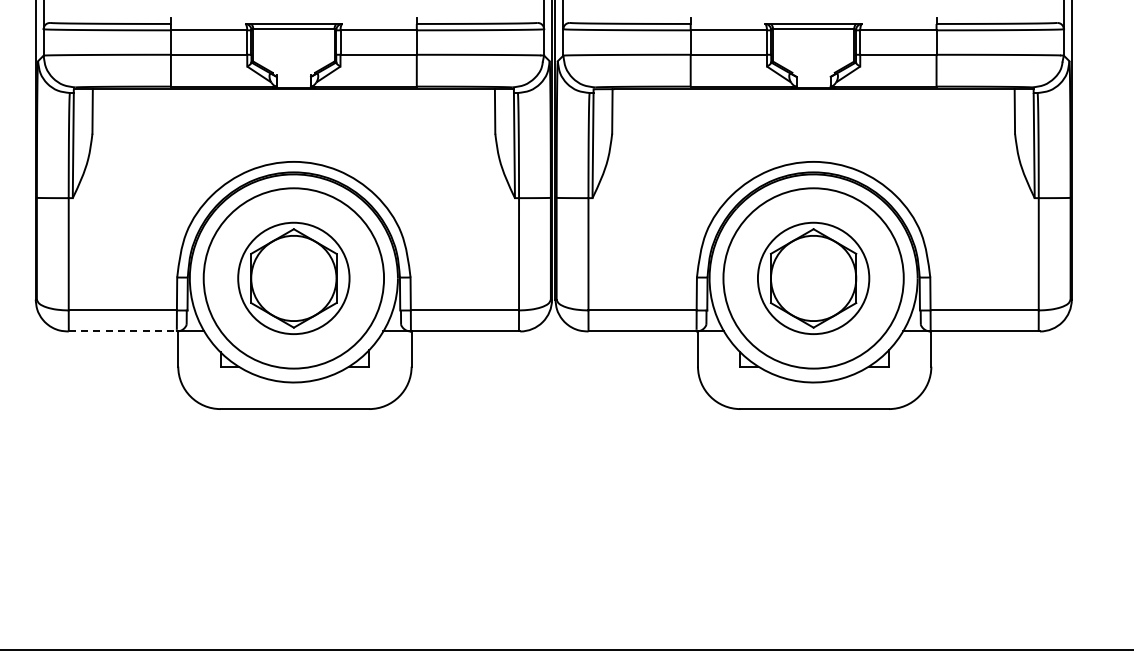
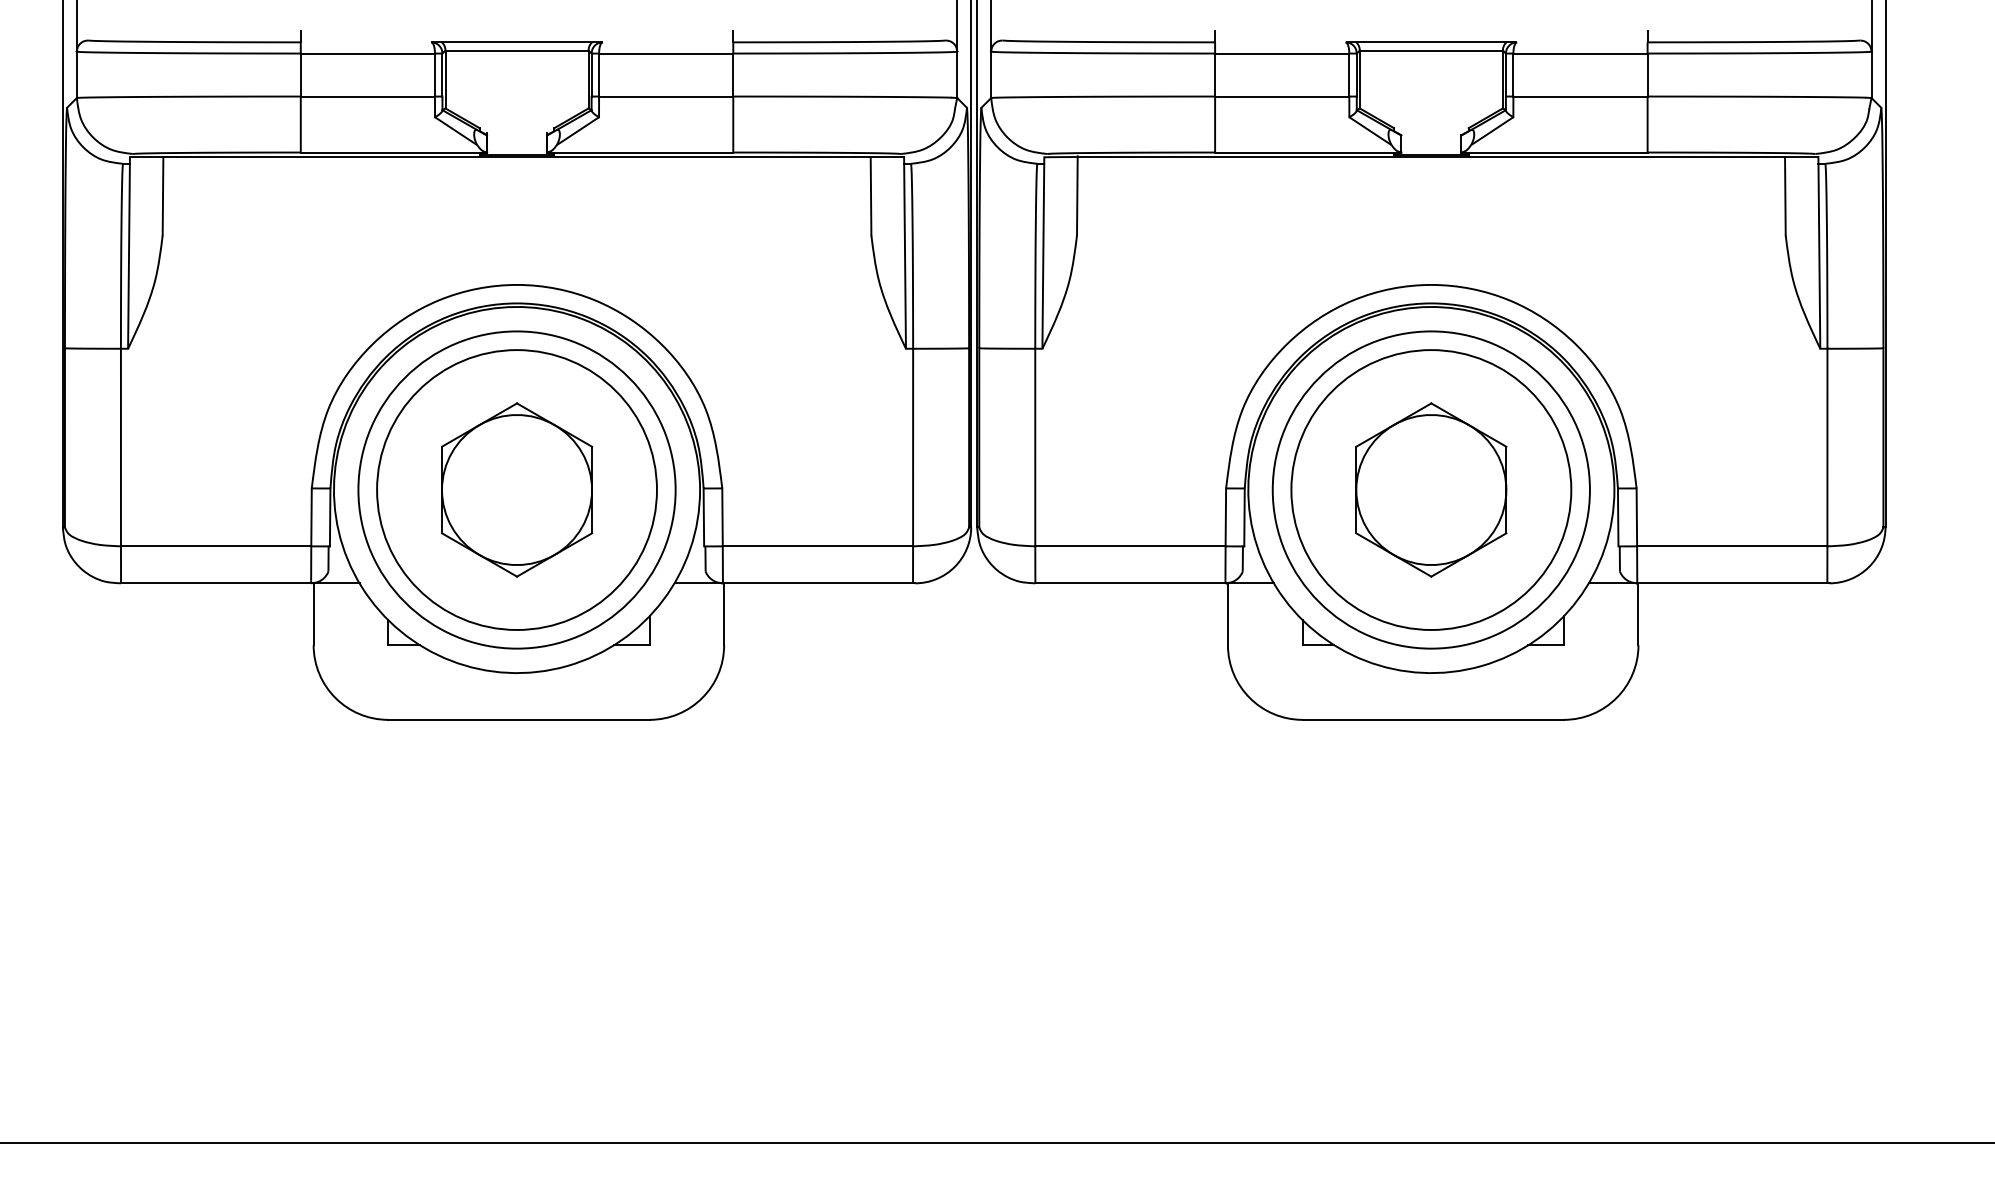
circle: (293, 278) -> (516, 490), size x1.43
circle: (813, 278) -> (1431, 490), size x1.43
line: (123, 331) -> (217, 583), dashed -> solid

